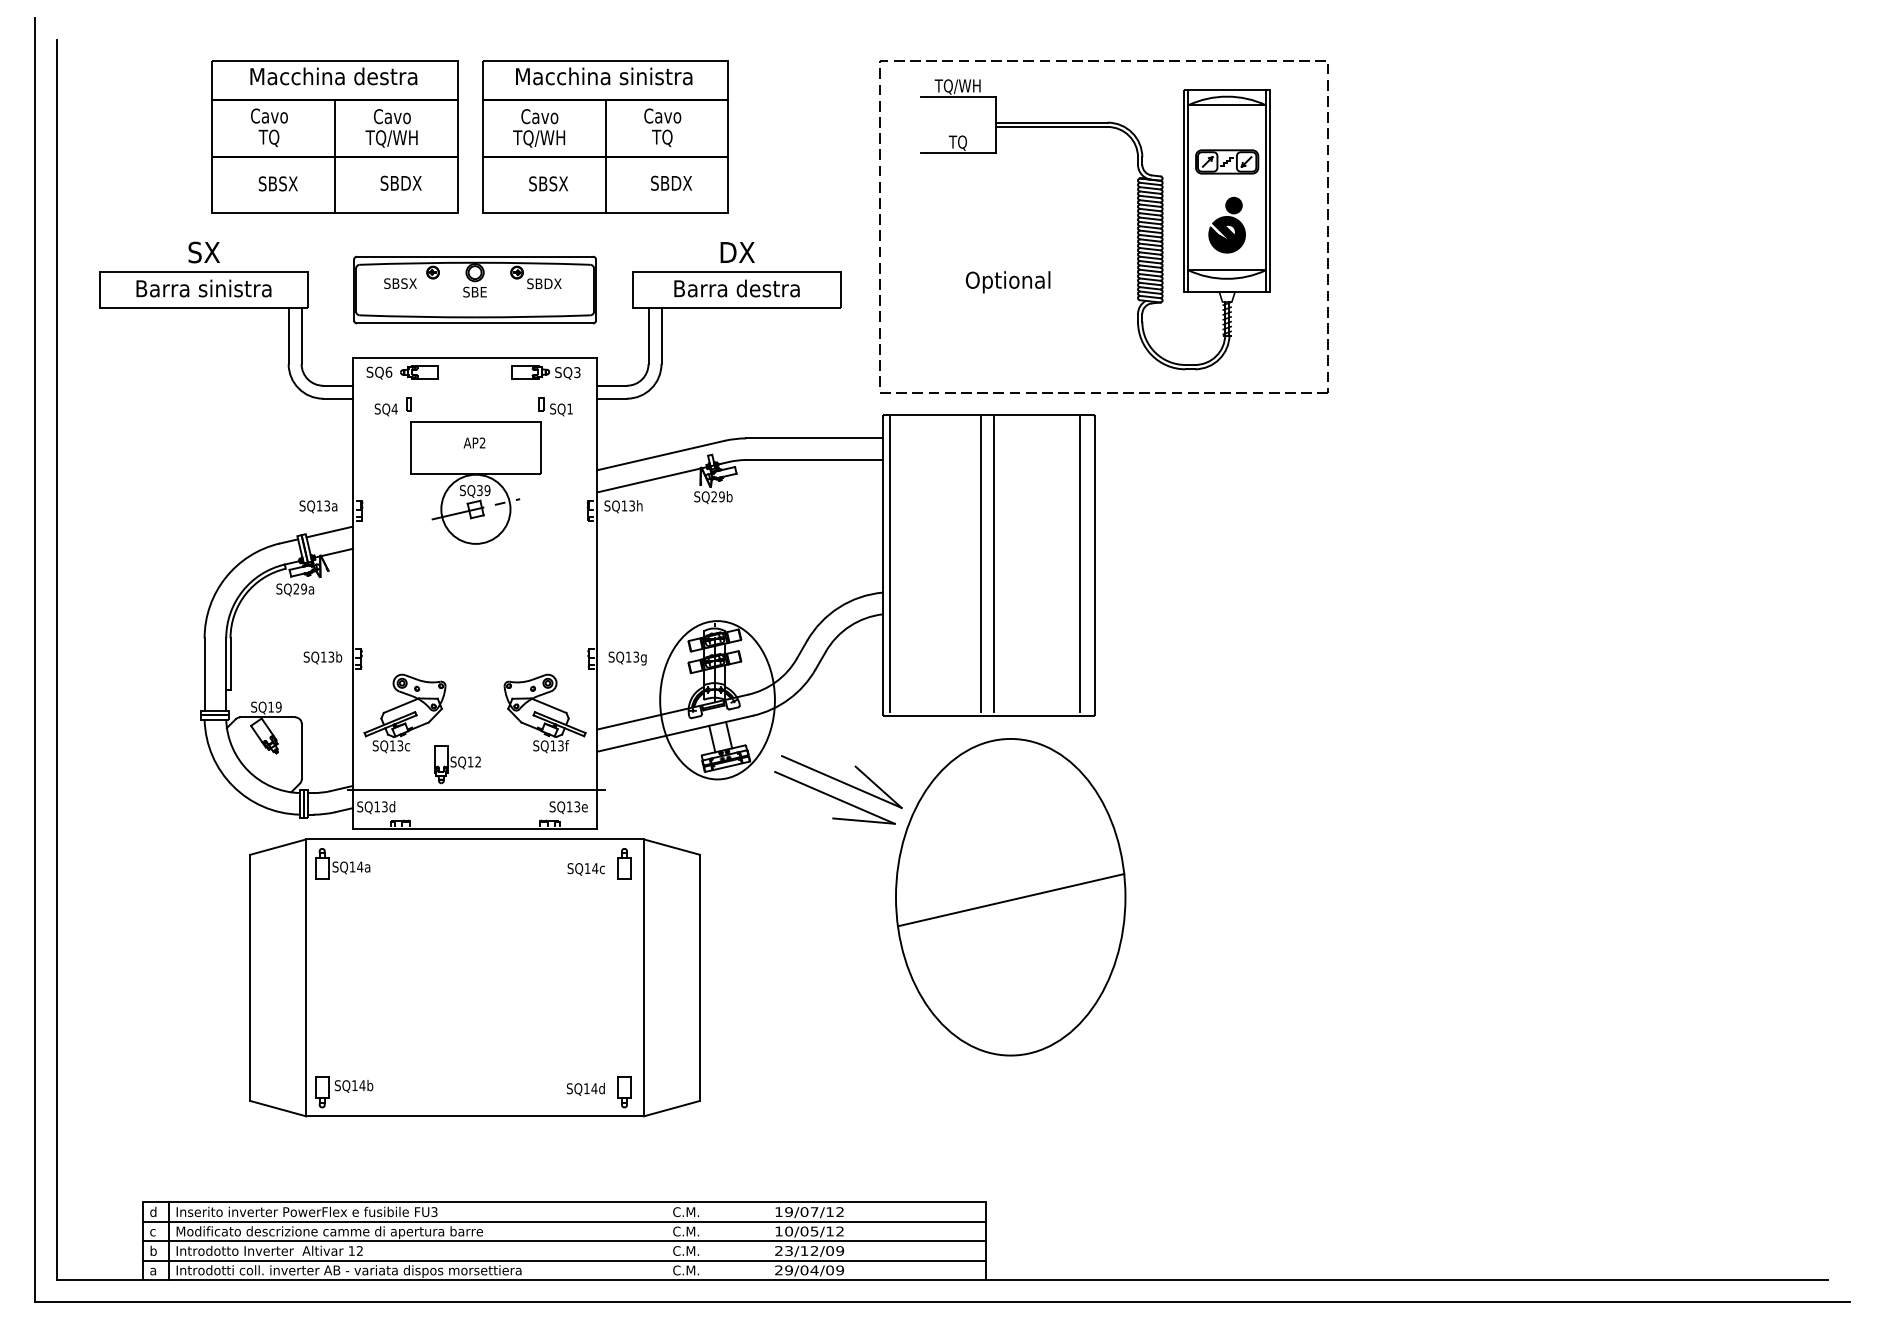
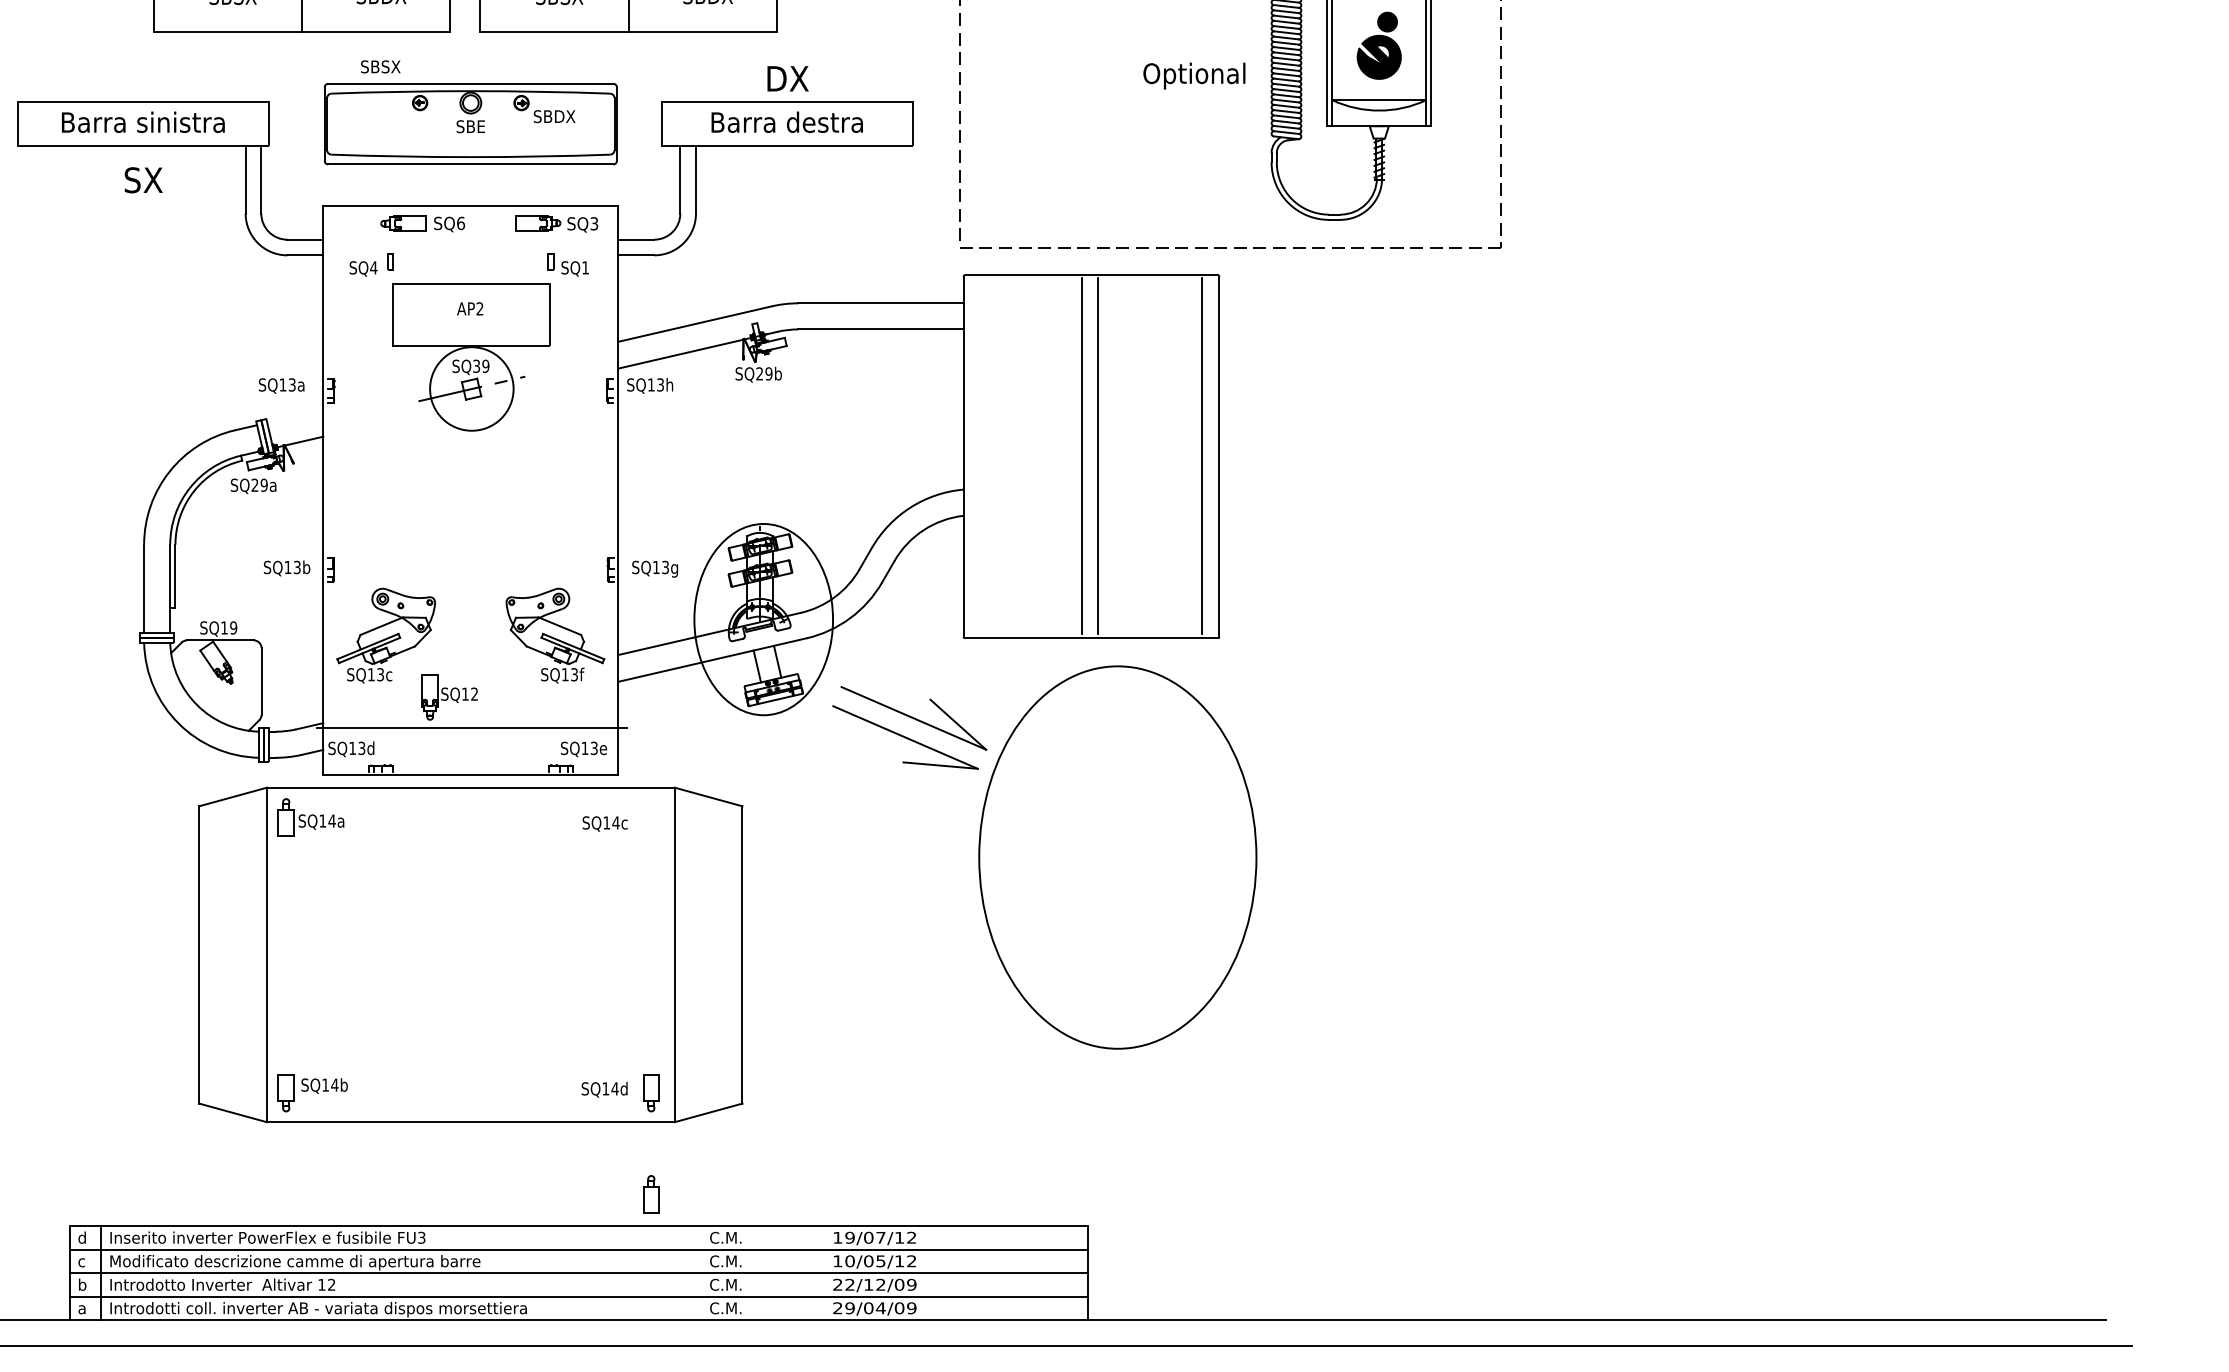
text: (203, 252) -> (142, 180), moved
text: (1007, 282) -> (1193, 76), moved
text: (400, 283) -> (380, 66), moved
text: (379, 372) -> (449, 223), moved
line: (329, 531) -> (294, 415), removed
line: (890, 564) -> (972, 455), removed
part: (624, 863) -> (651, 1193), moved
line: (1010, 900) -> (1117, 861), removed
text: (788, 1250) -> (849, 1284), 23/12/09 -> 22/12/09

